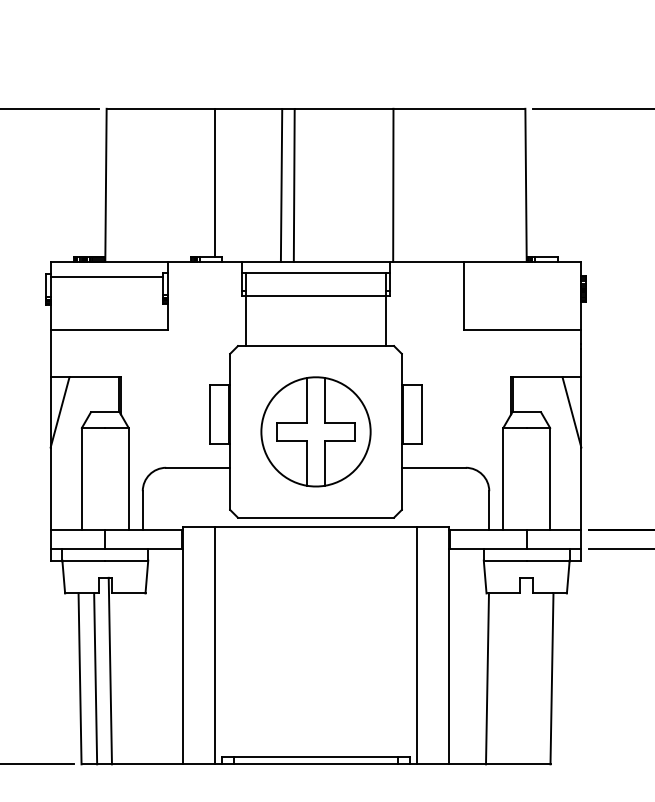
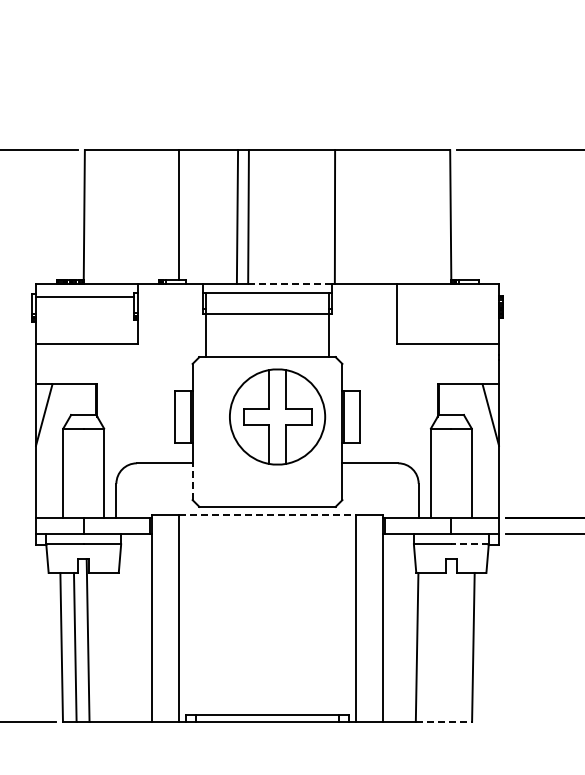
line: (341, 261) -> (289, 283), solid -> dashed
part: (315, 431) -> (277, 416), moved
line: (230, 488) -> (192, 481), solid -> dashed
line: (315, 527) -> (267, 515), solid -> dashed
line: (548, 560) -> (470, 544), solid -> dashed
line: (518, 764) -> (444, 722), solid -> dashed

